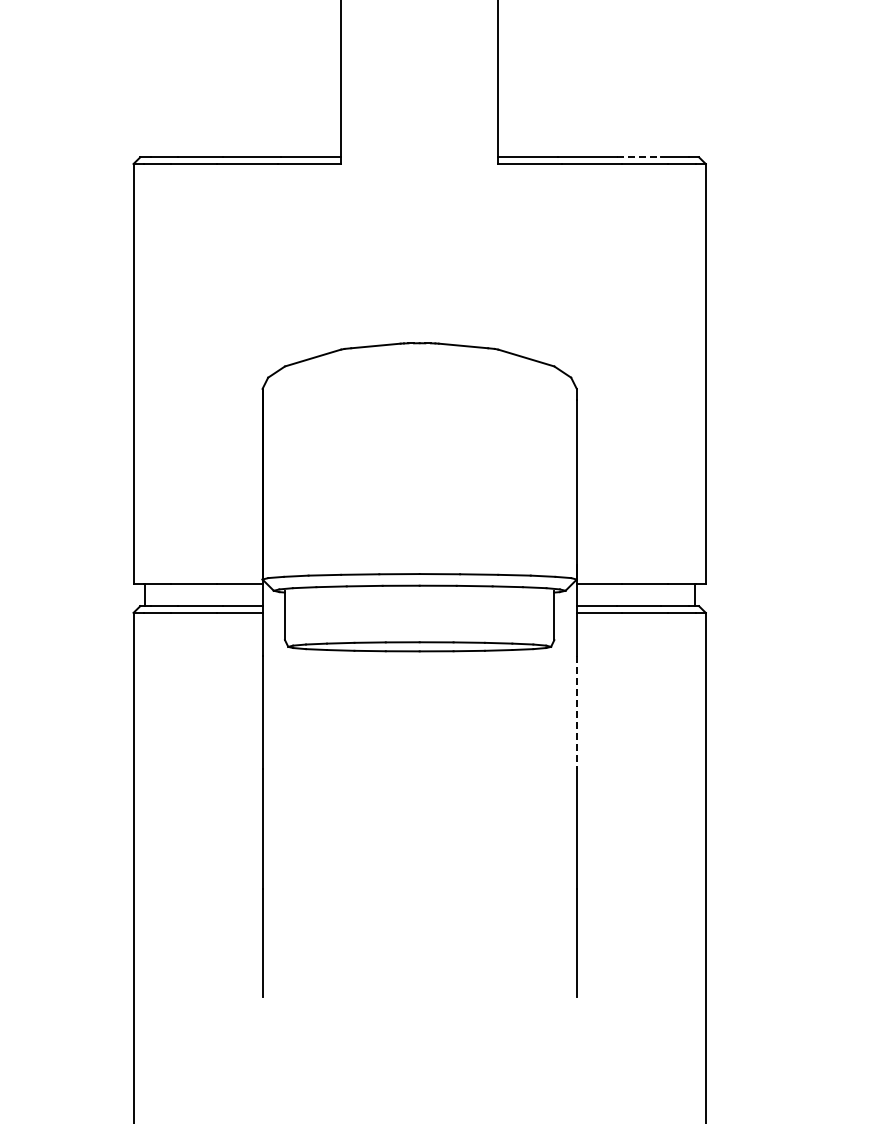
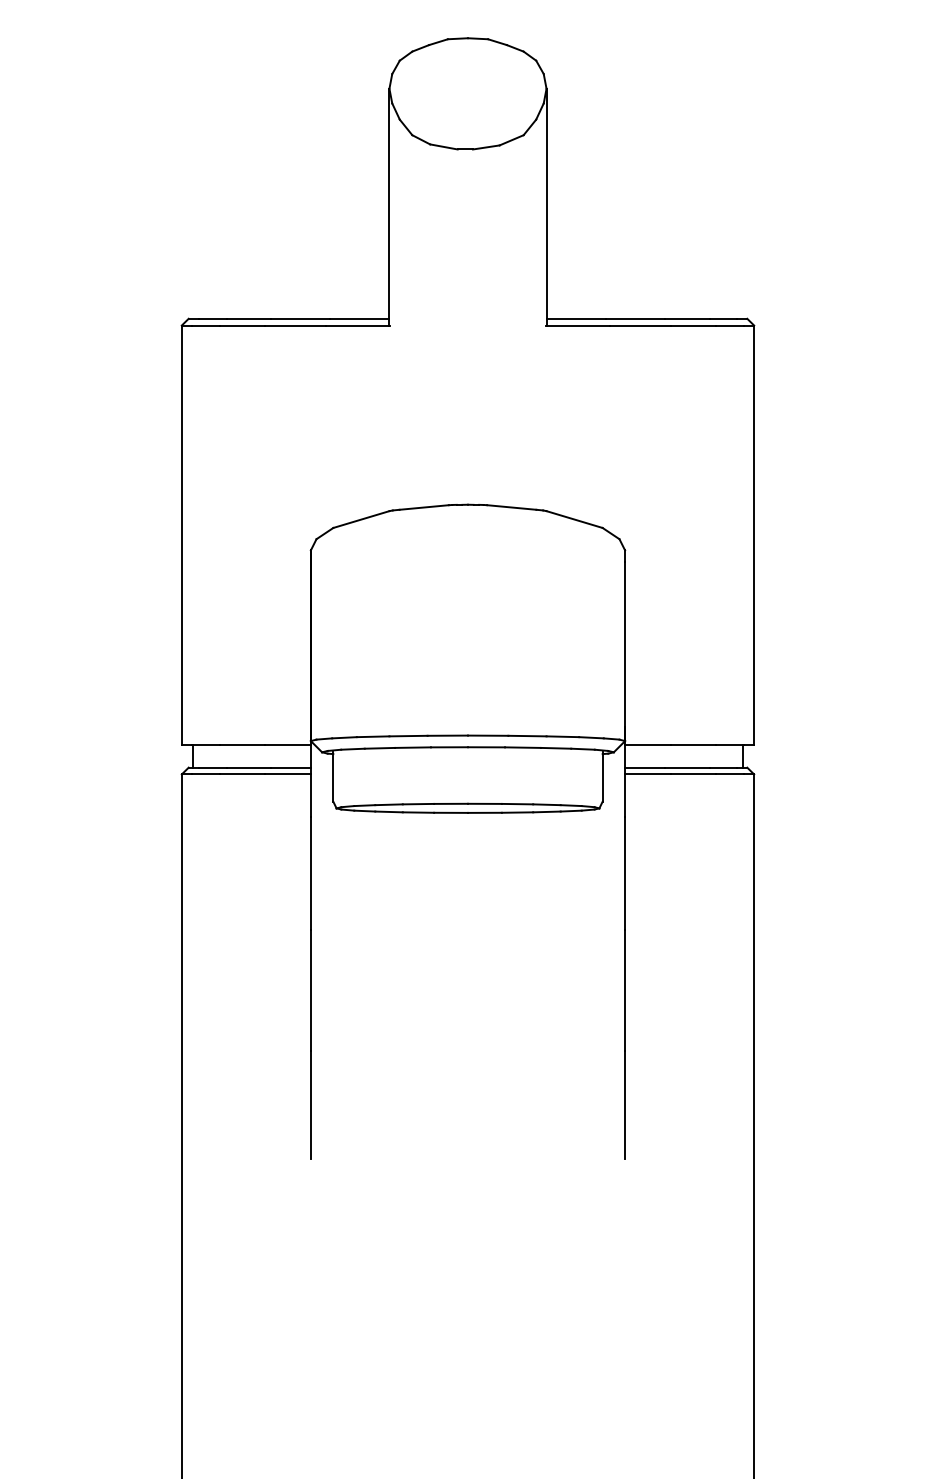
line: (639, 156) -> (687, 318), dashed -> solid
line: (577, 712) -> (625, 874), dashed -> solid

